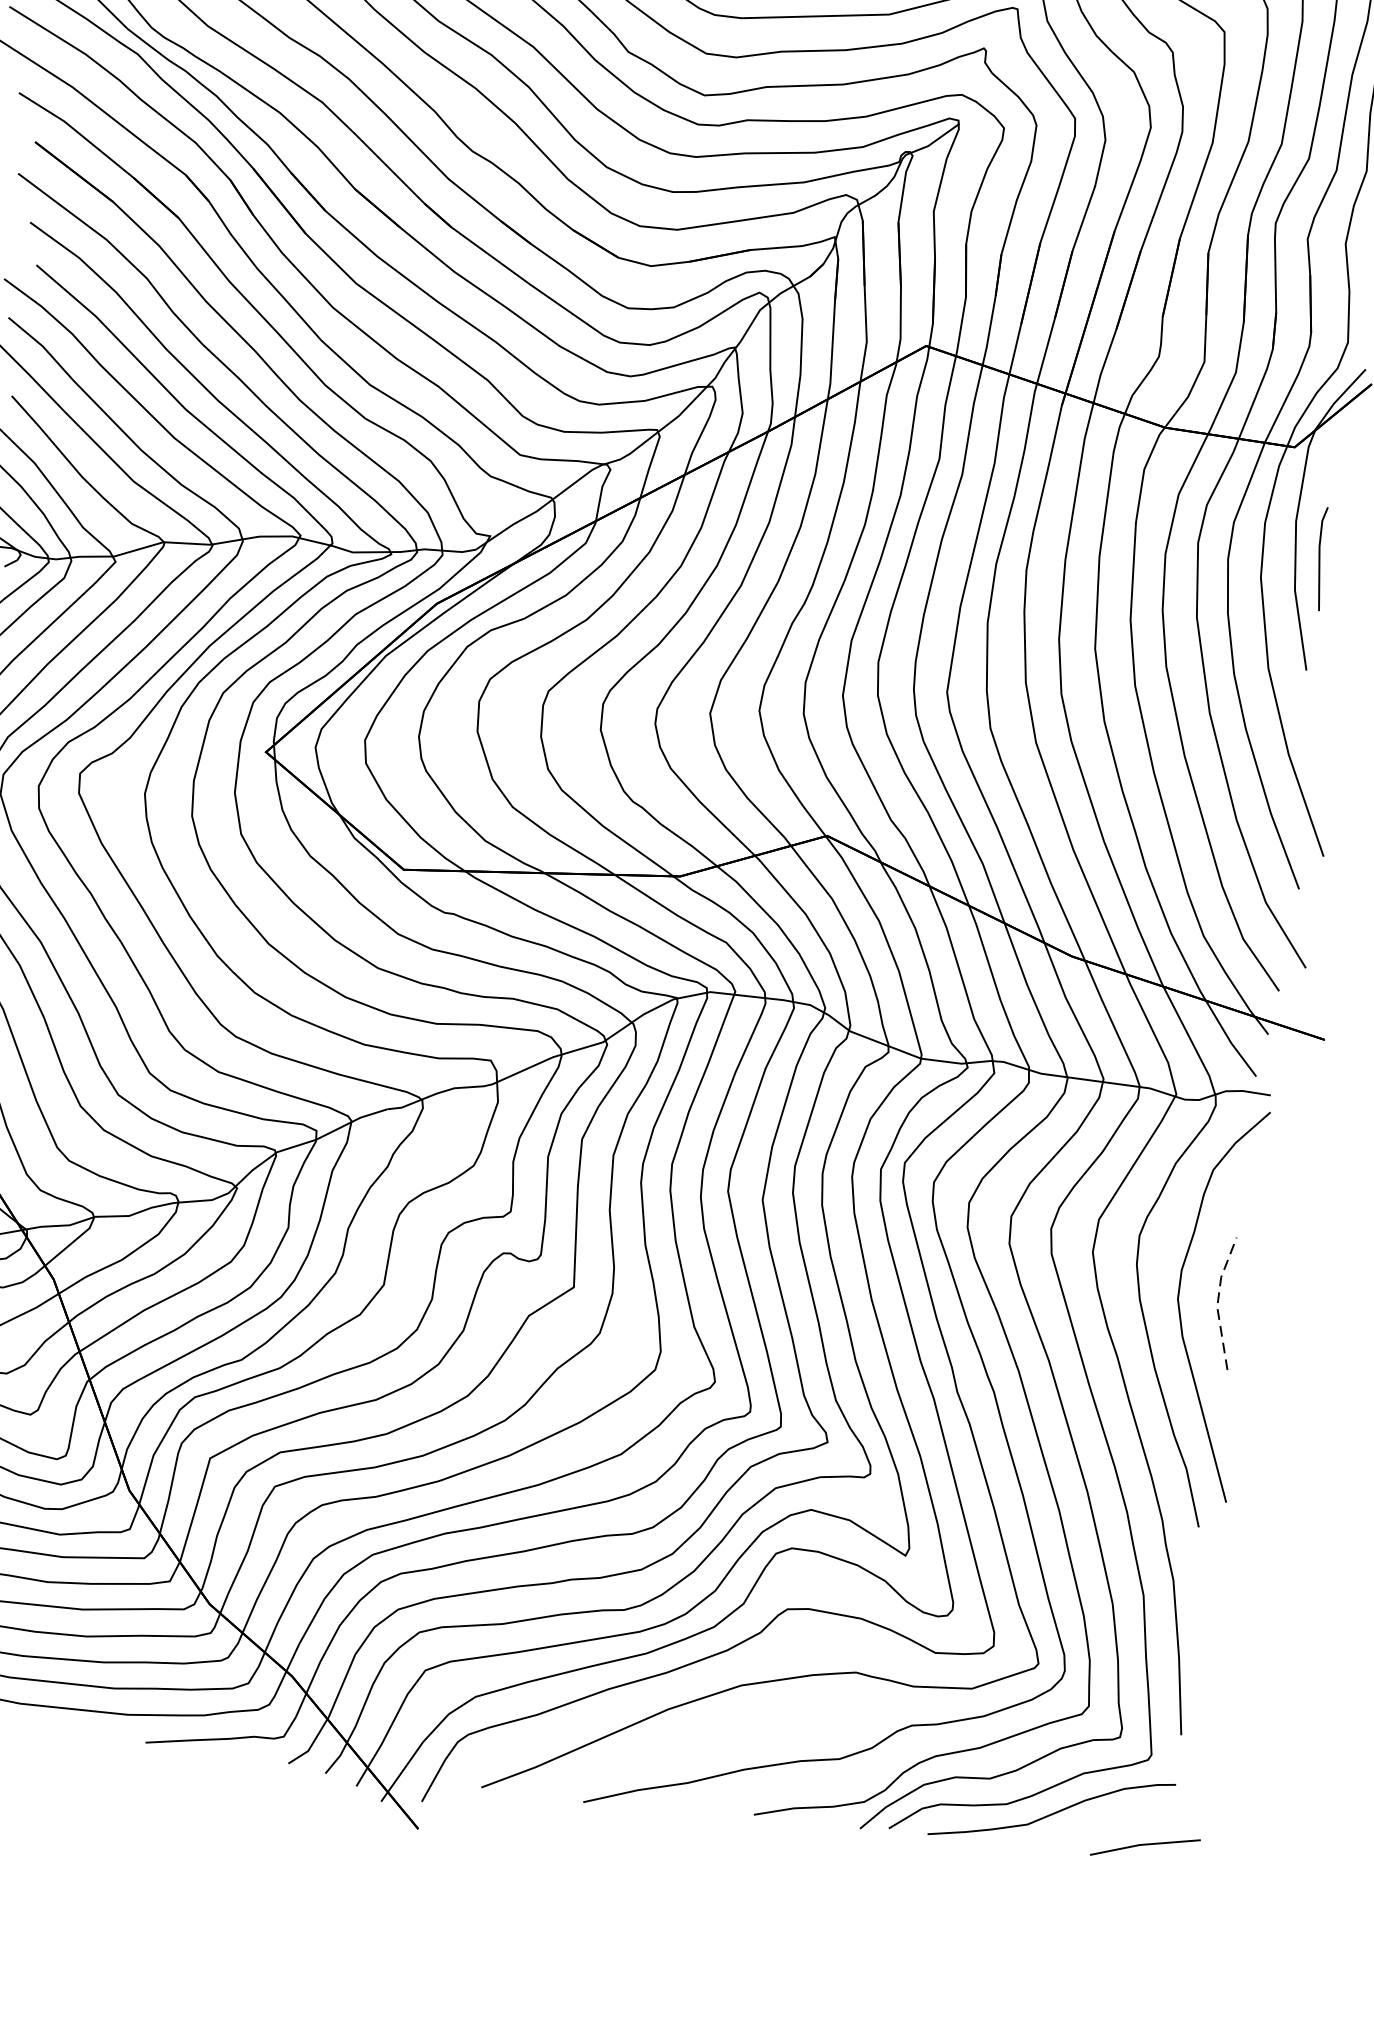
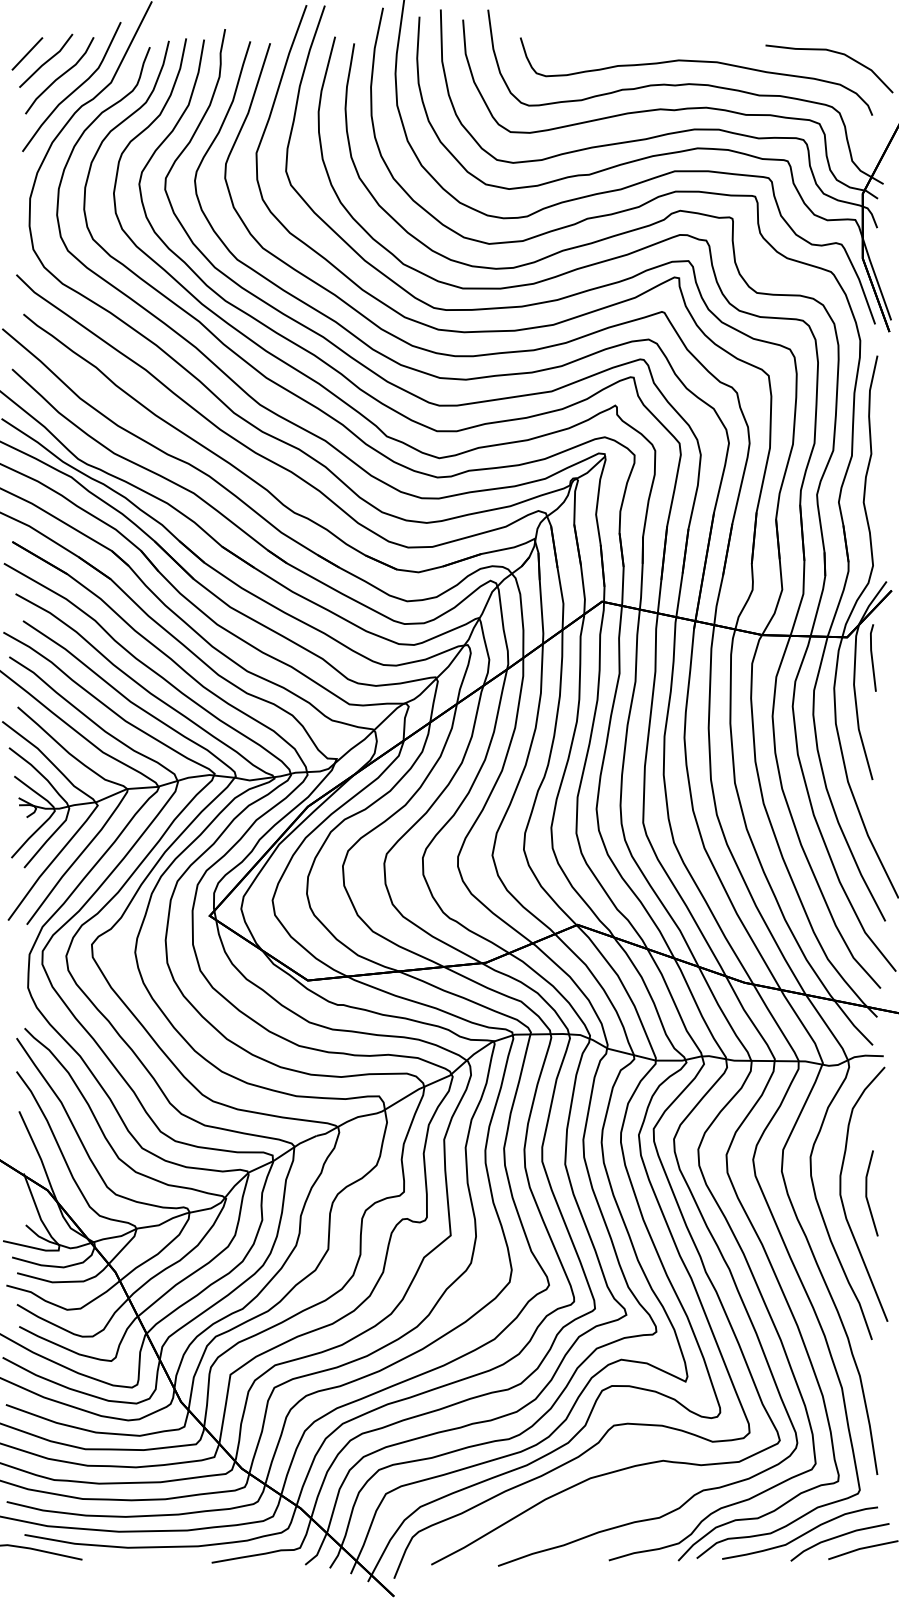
line: (1320, 557) -> (872, 657), moved
line: (1218, 1302) -> (866, 1193), dashed -> solid
line: (1111, 1823) -> (839, 1537), added

